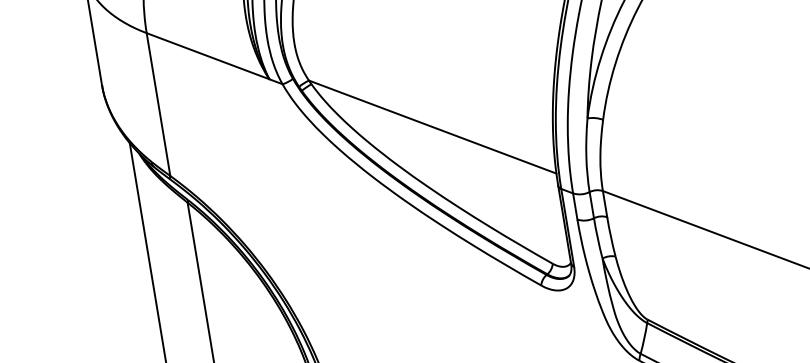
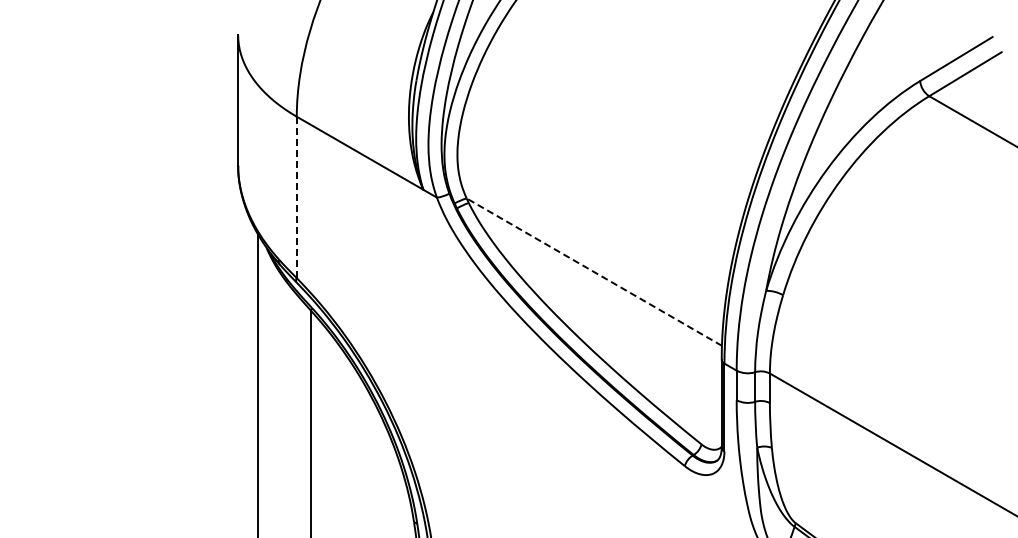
line: (158, 104) -> (296, 197), solid -> dashed
line: (431, 126) -> (593, 271), solid -> dashed

